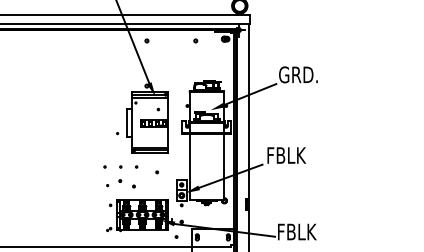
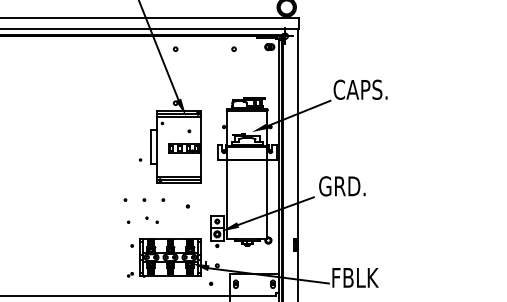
text: (304, 74) -> (364, 89), GRD. -> CAPS.
text: (286, 155) -> (342, 186), FBLK -> GRD.
part: (127, 183) -> (152, 219), size x0.62

